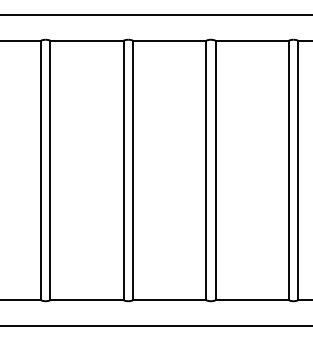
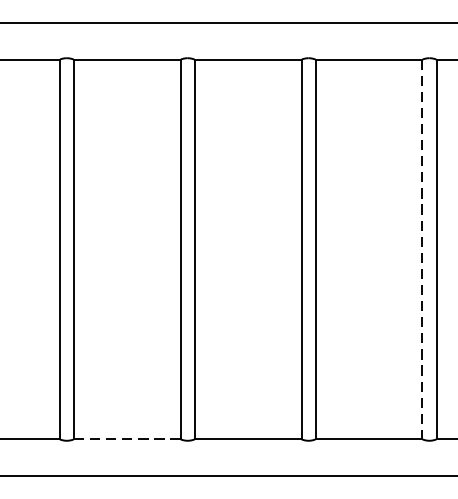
line: (288, 170) -> (422, 249), solid -> dashed
line: (86, 300) -> (126, 439), solid -> dashed

